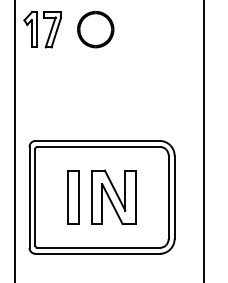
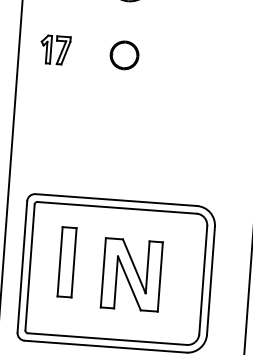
part: (42, 29) -> (55, 49), size x0.6
part: (95, 29) -> (124, 55), size x0.6
part: (73, 197) -> (67, 262), moved

